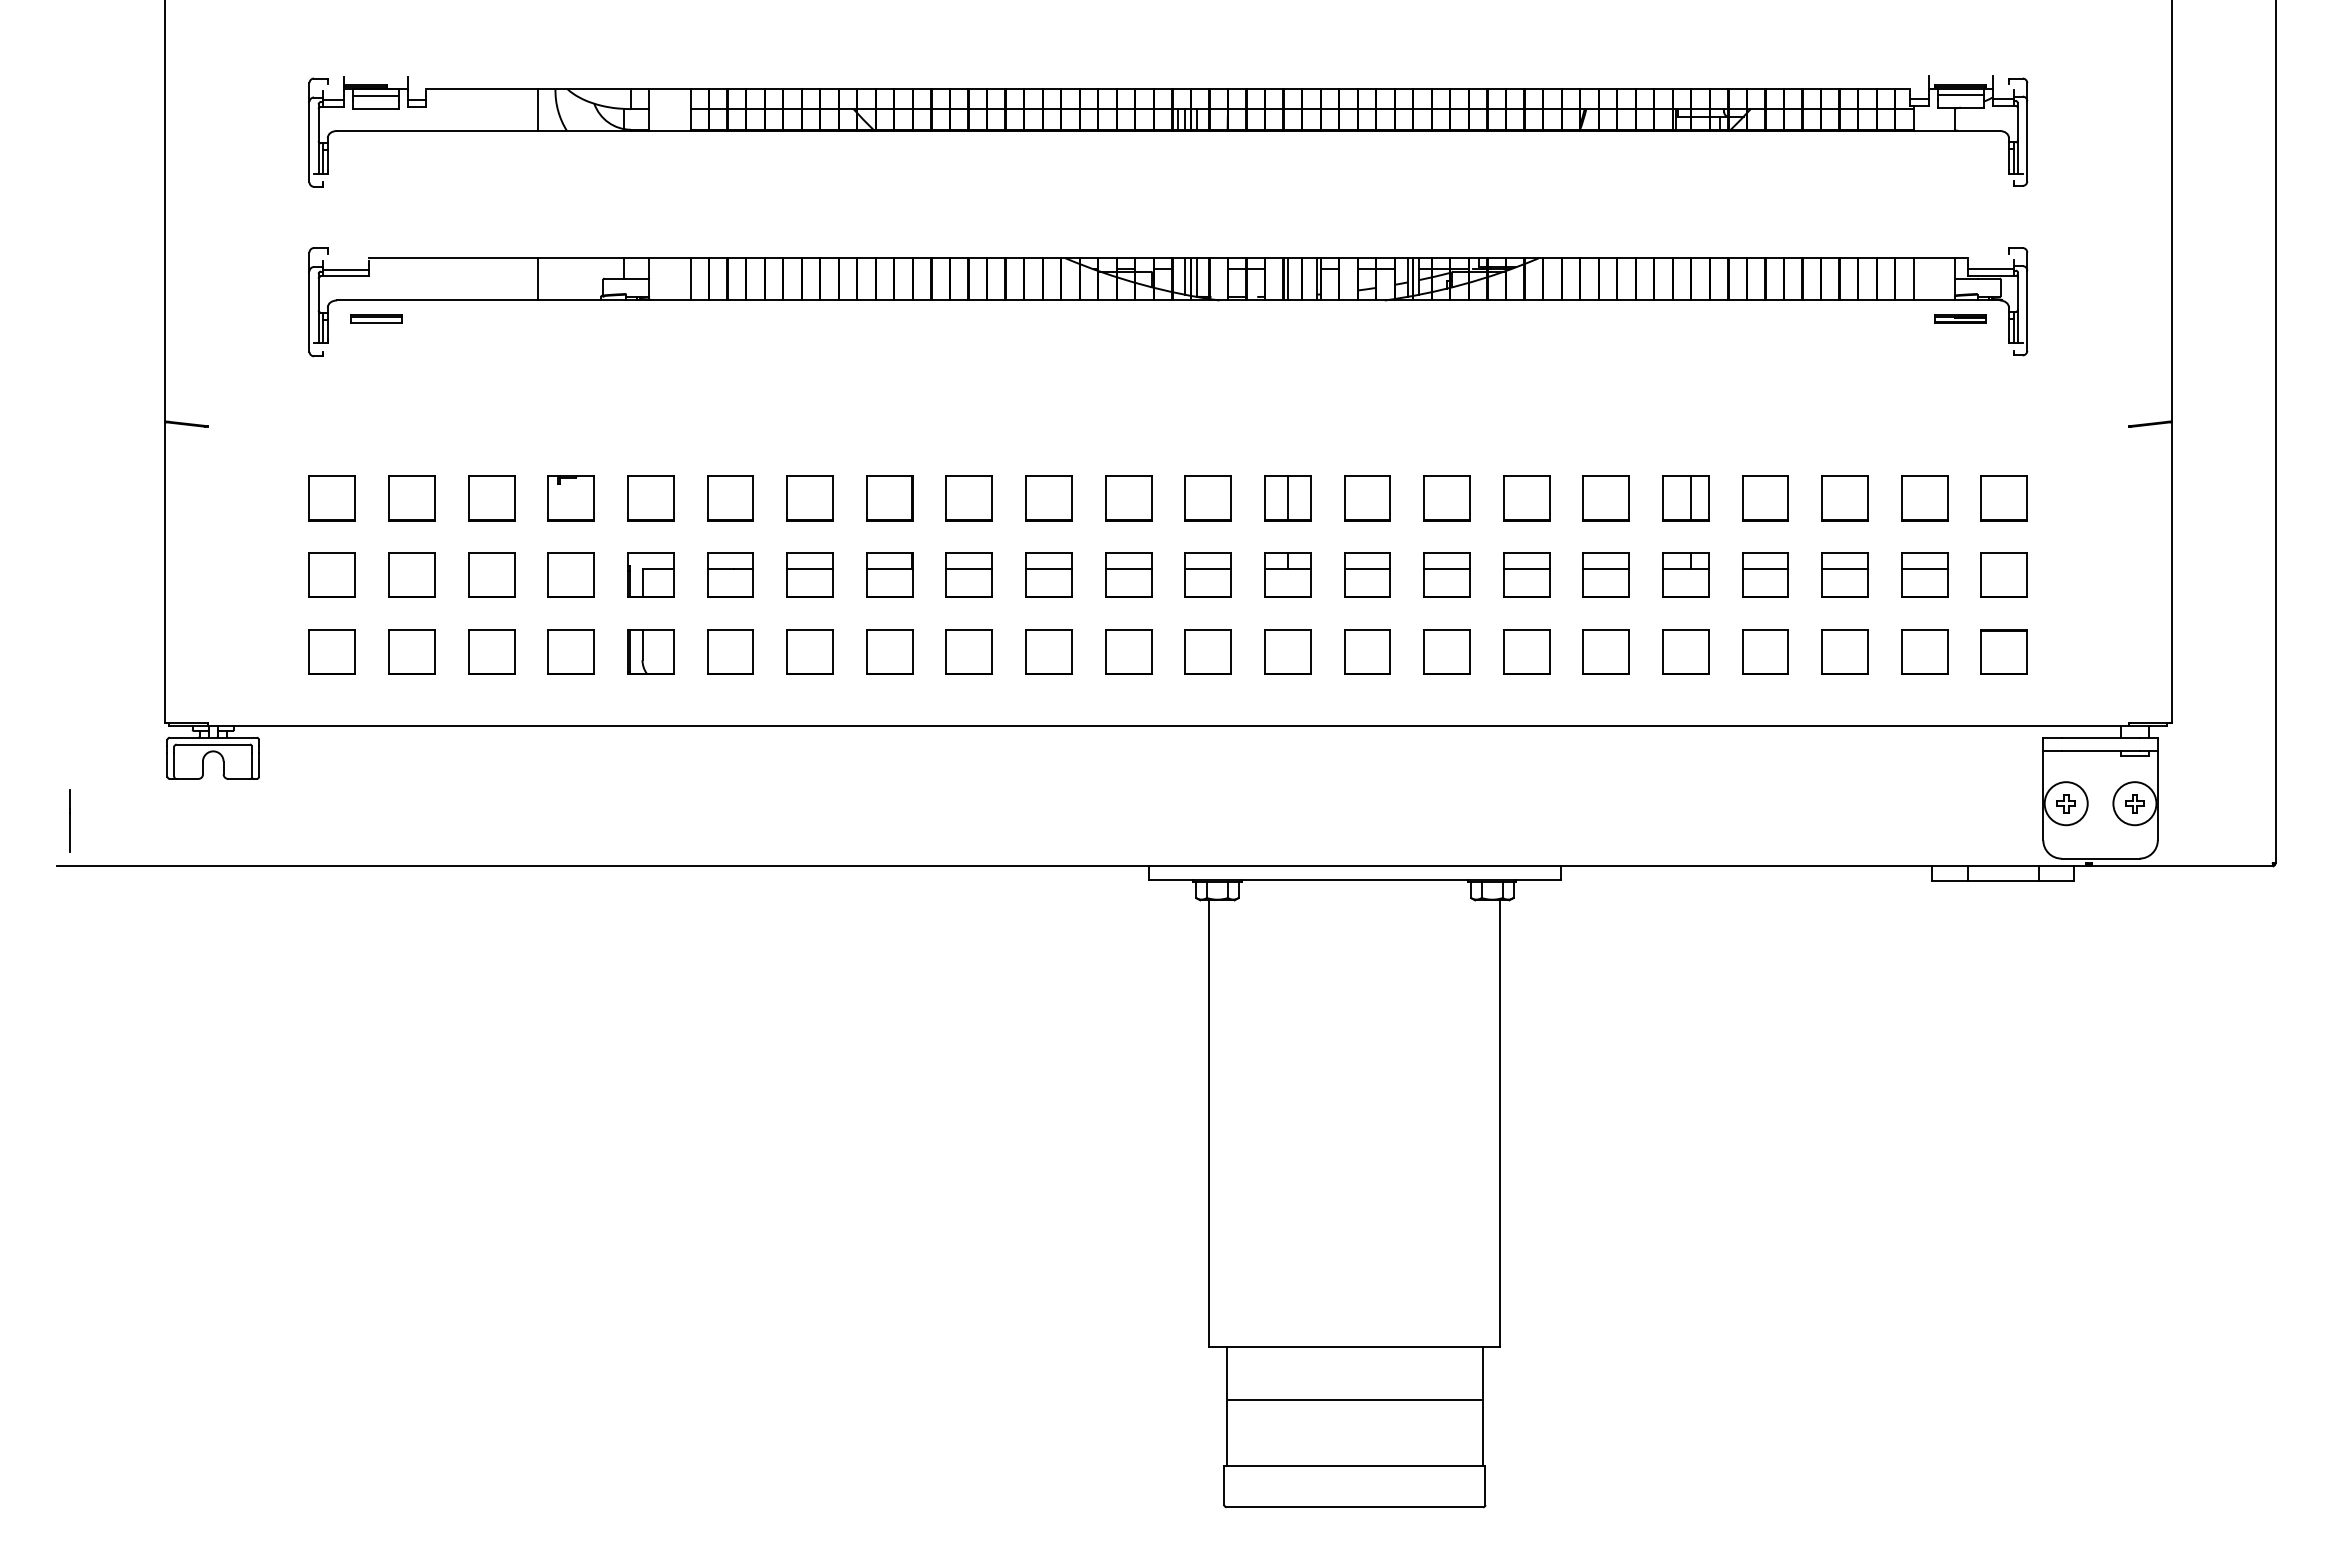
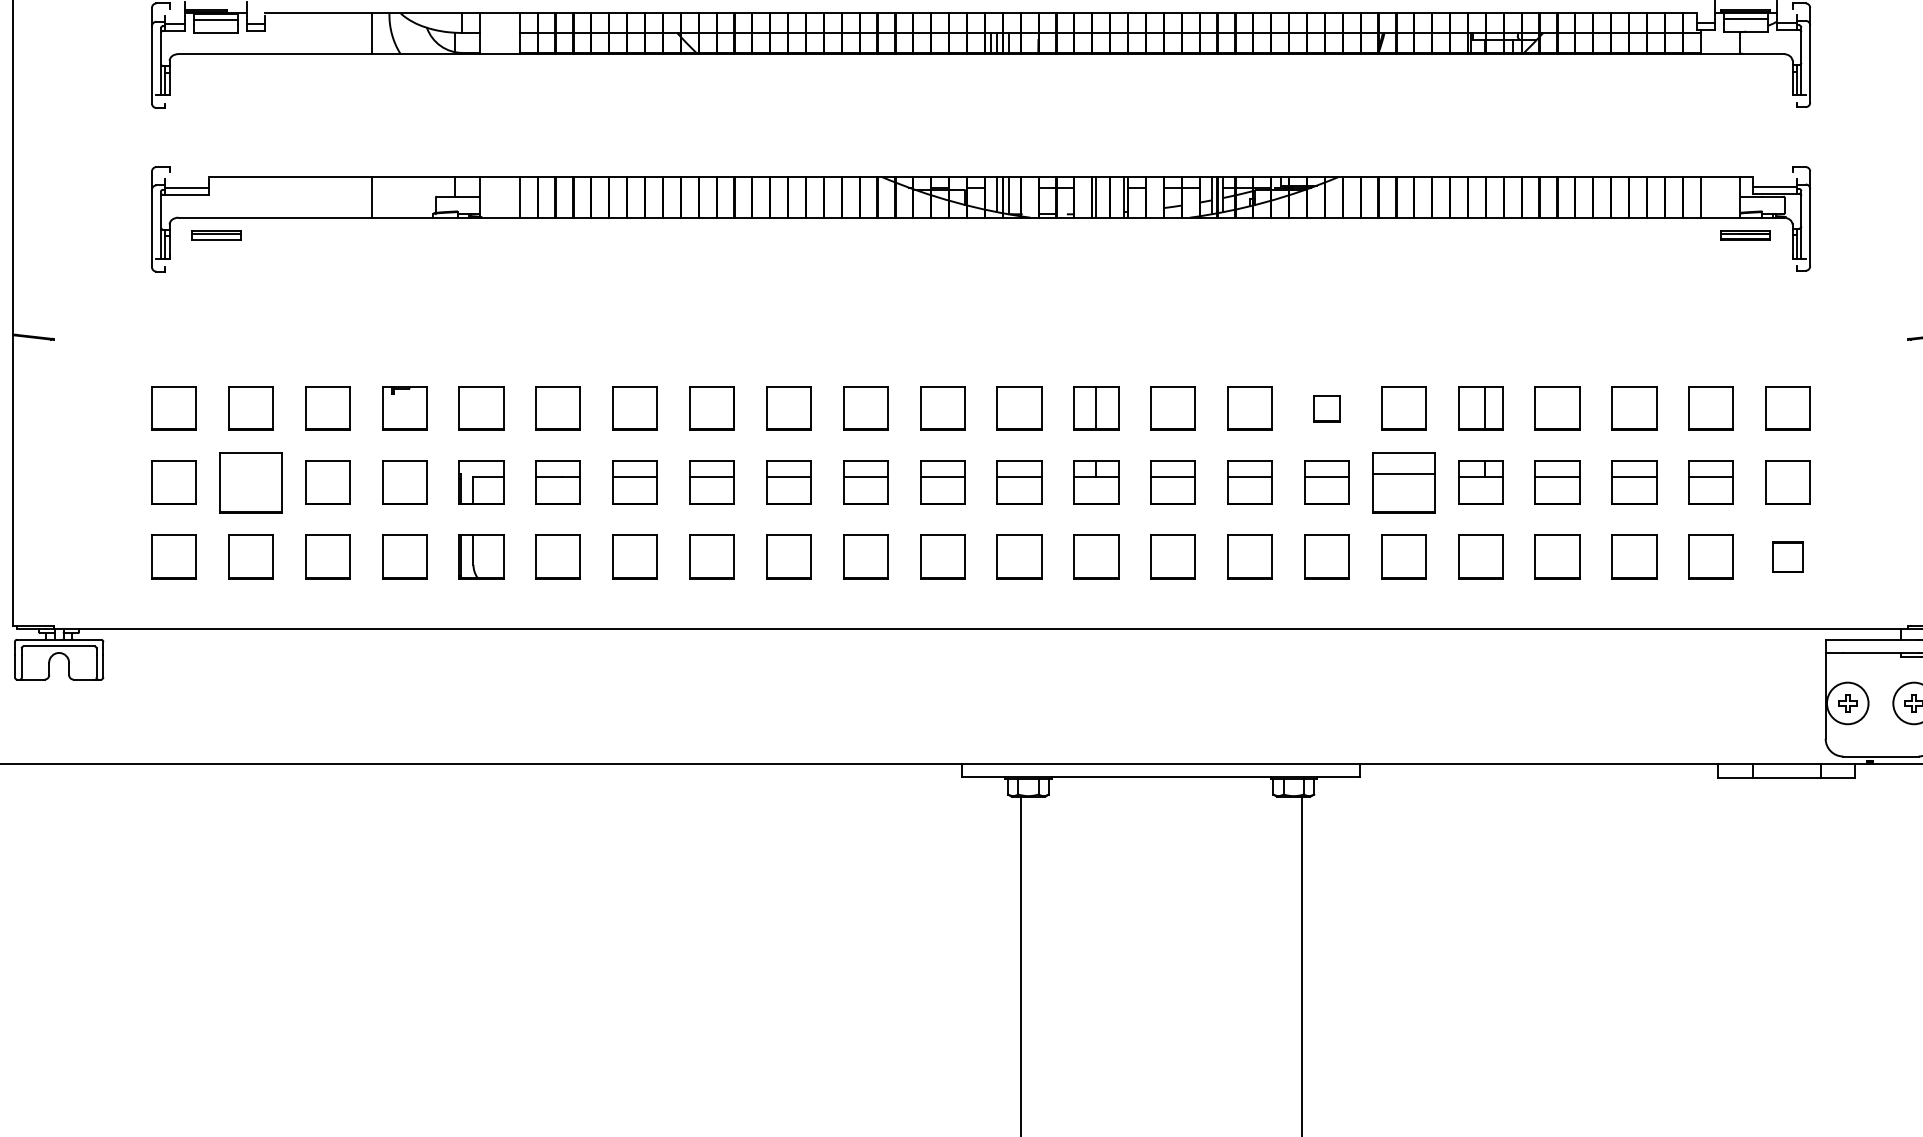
part: (1526, 498) -> (1326, 408), size x0.6
part: (411, 574) -> (250, 482), size x1.4
part: (1605, 574) -> (1403, 482), size x1.4
part: (2003, 651) -> (1787, 556), size x0.7

